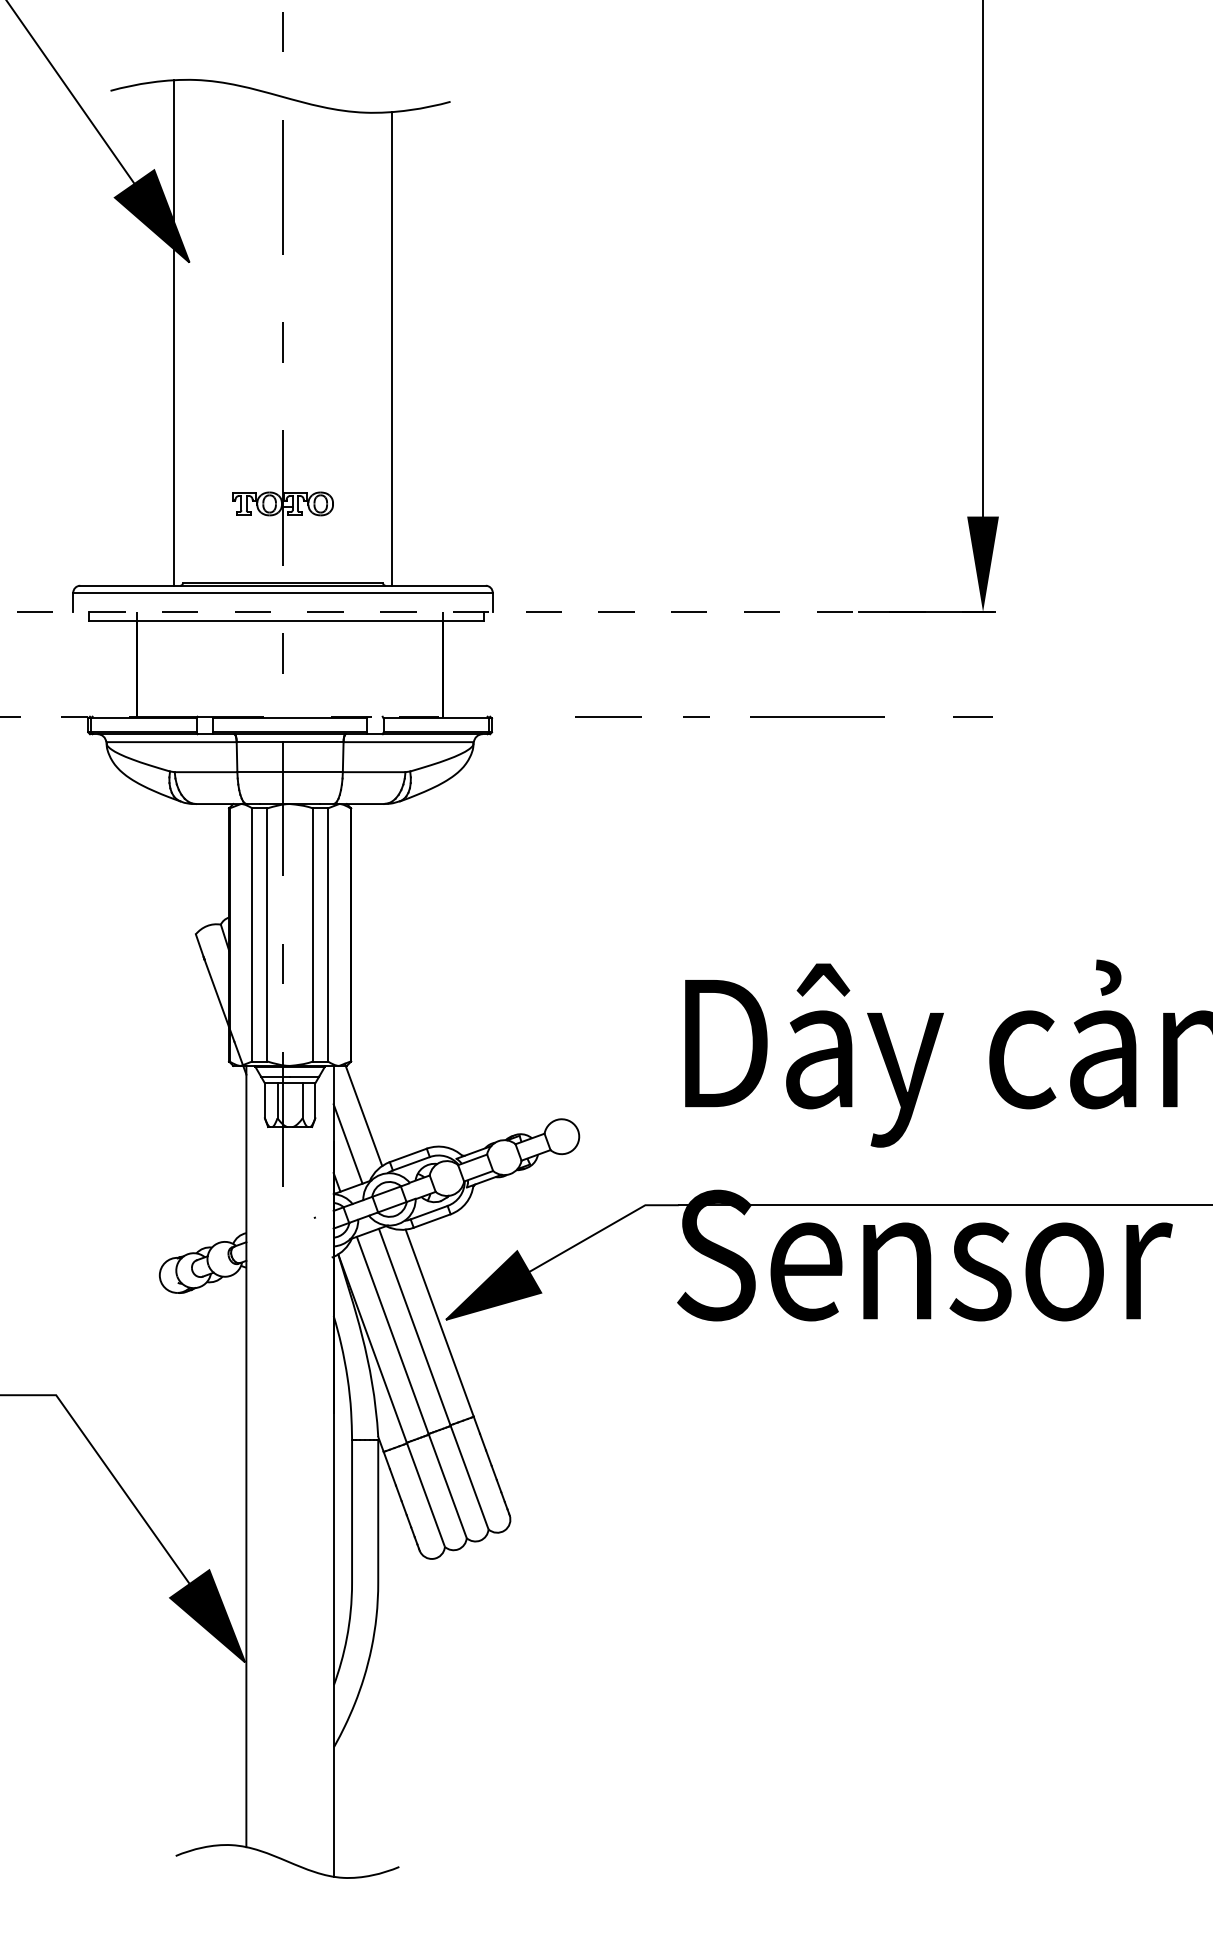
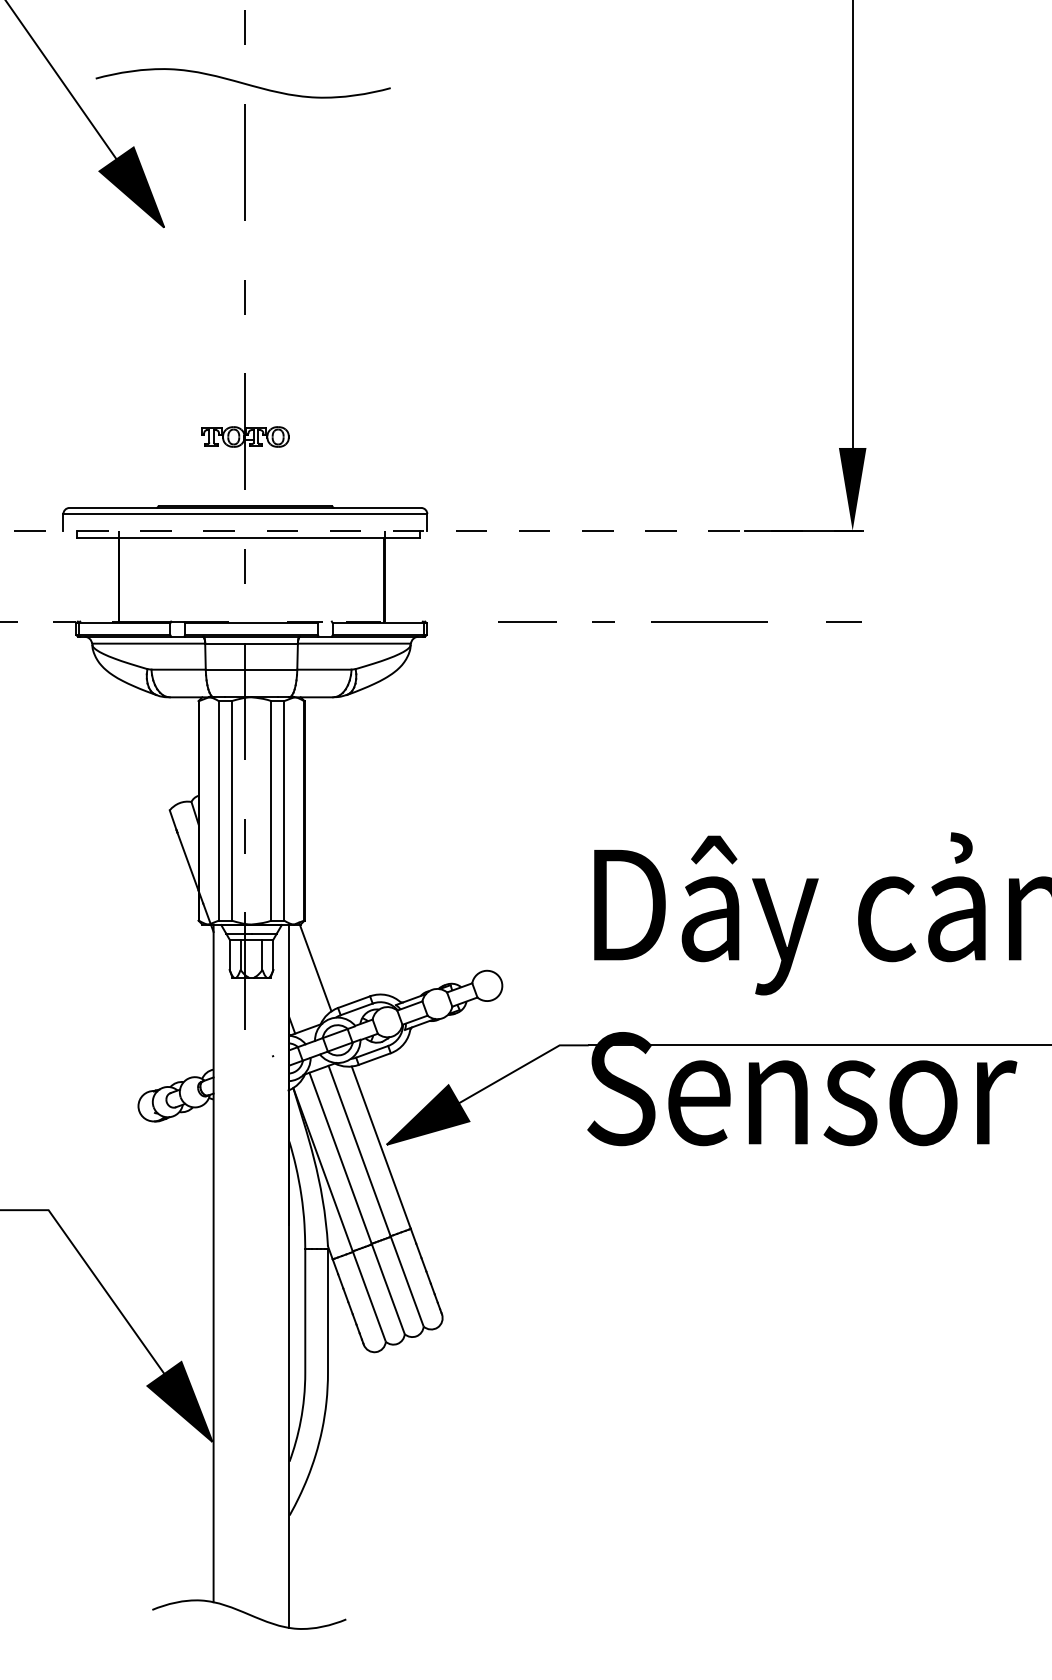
line: (173, 332) -> (150, 288), removed
line: (392, 348) -> (340, 302), removed
line: (347, 1143) -> (301, 991), removed

